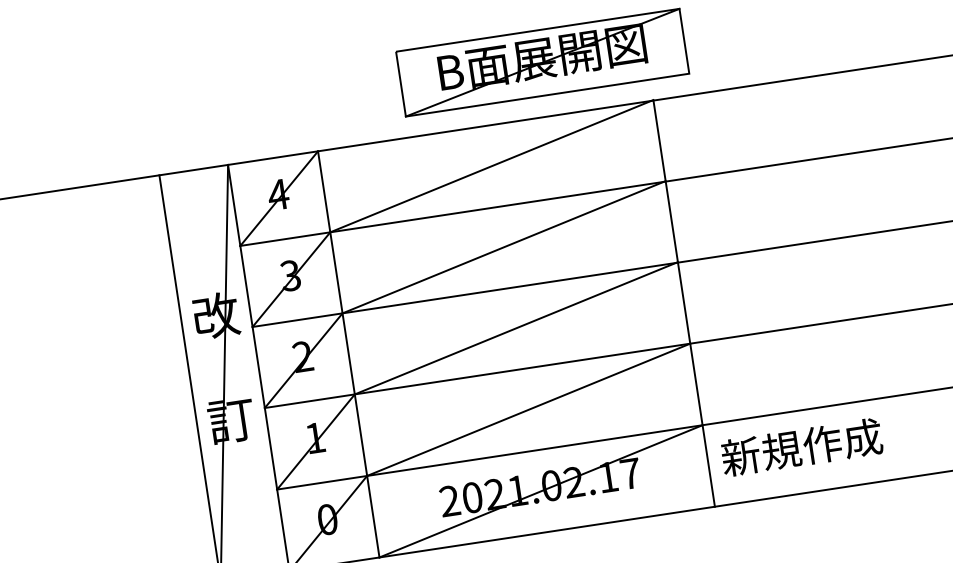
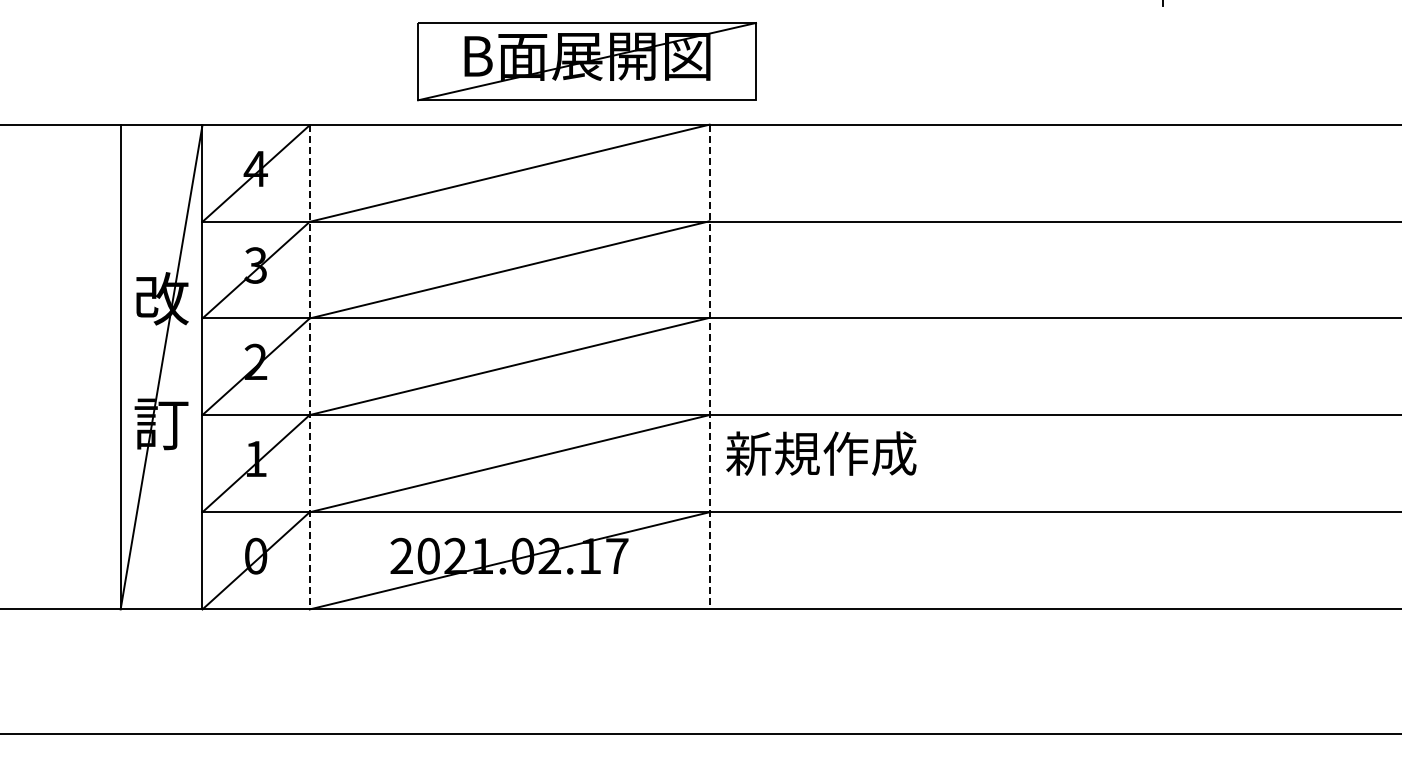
line: (684, 303) -> (709, 367), solid -> dashed
line: (348, 354) -> (309, 367), solid -> dashed
text: (801, 447) -> (821, 453), moved

